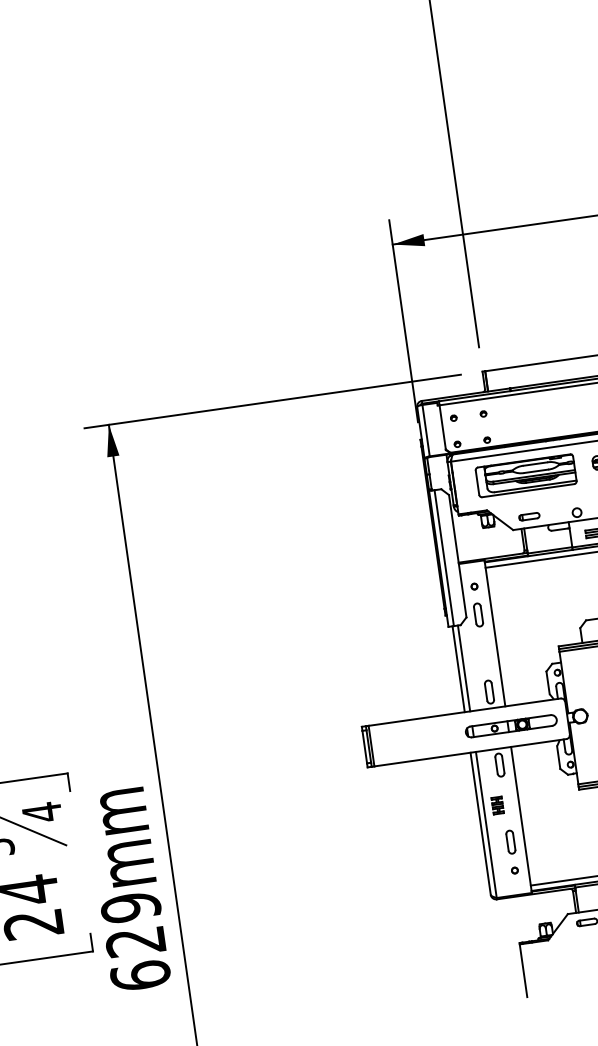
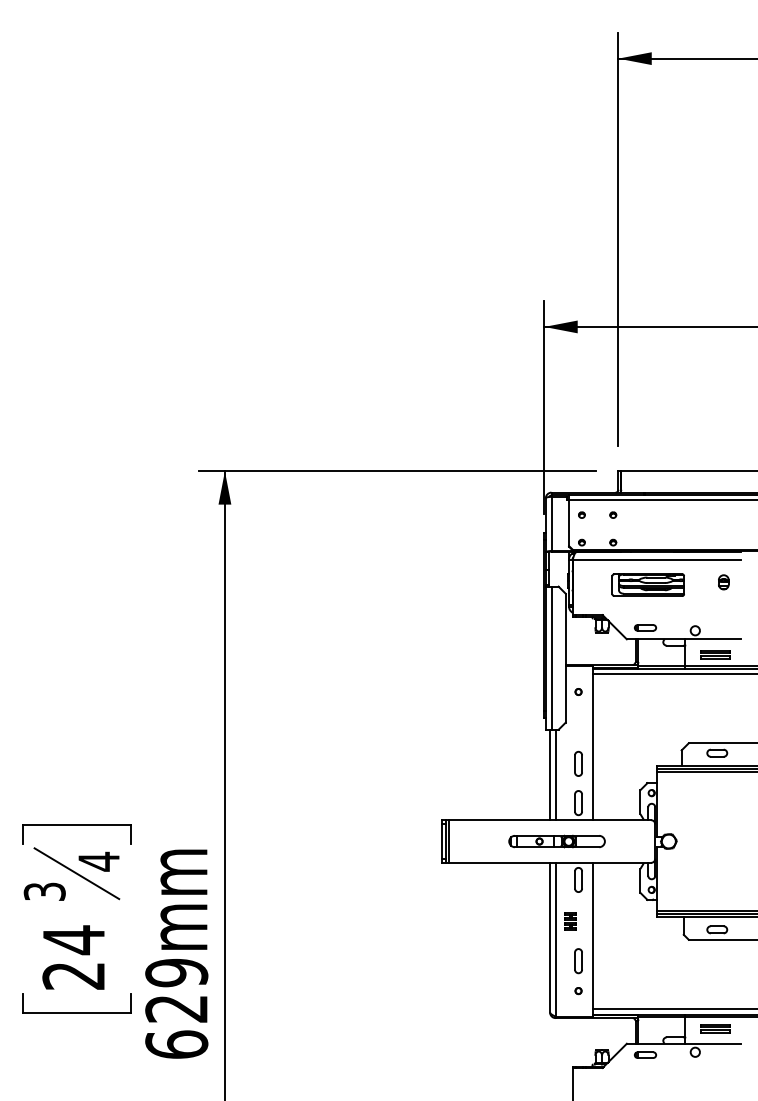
part: (526, 475) -> (648, 584), size x0.7
part: (478, 614) -> (578, 763), moved
part: (510, 726) -> (556, 841), moved

